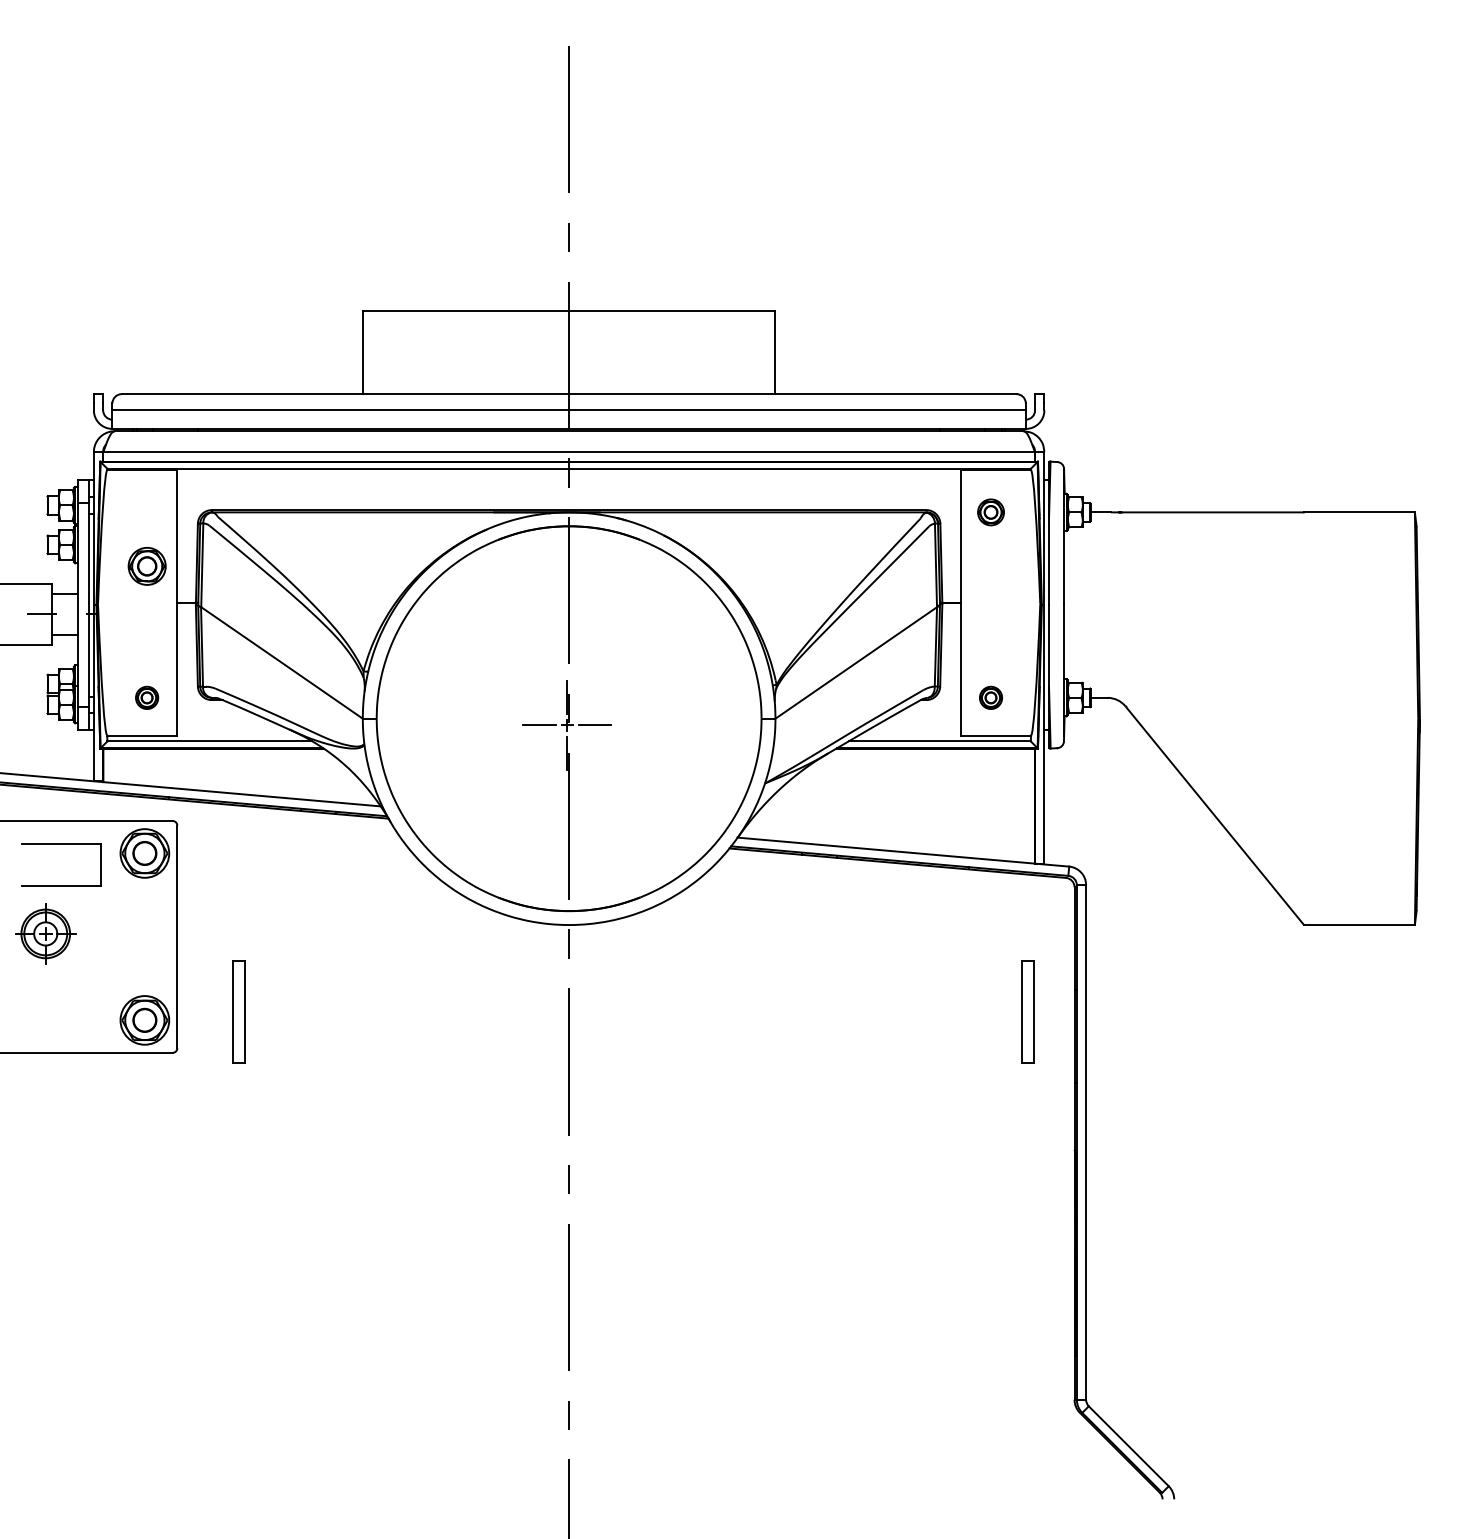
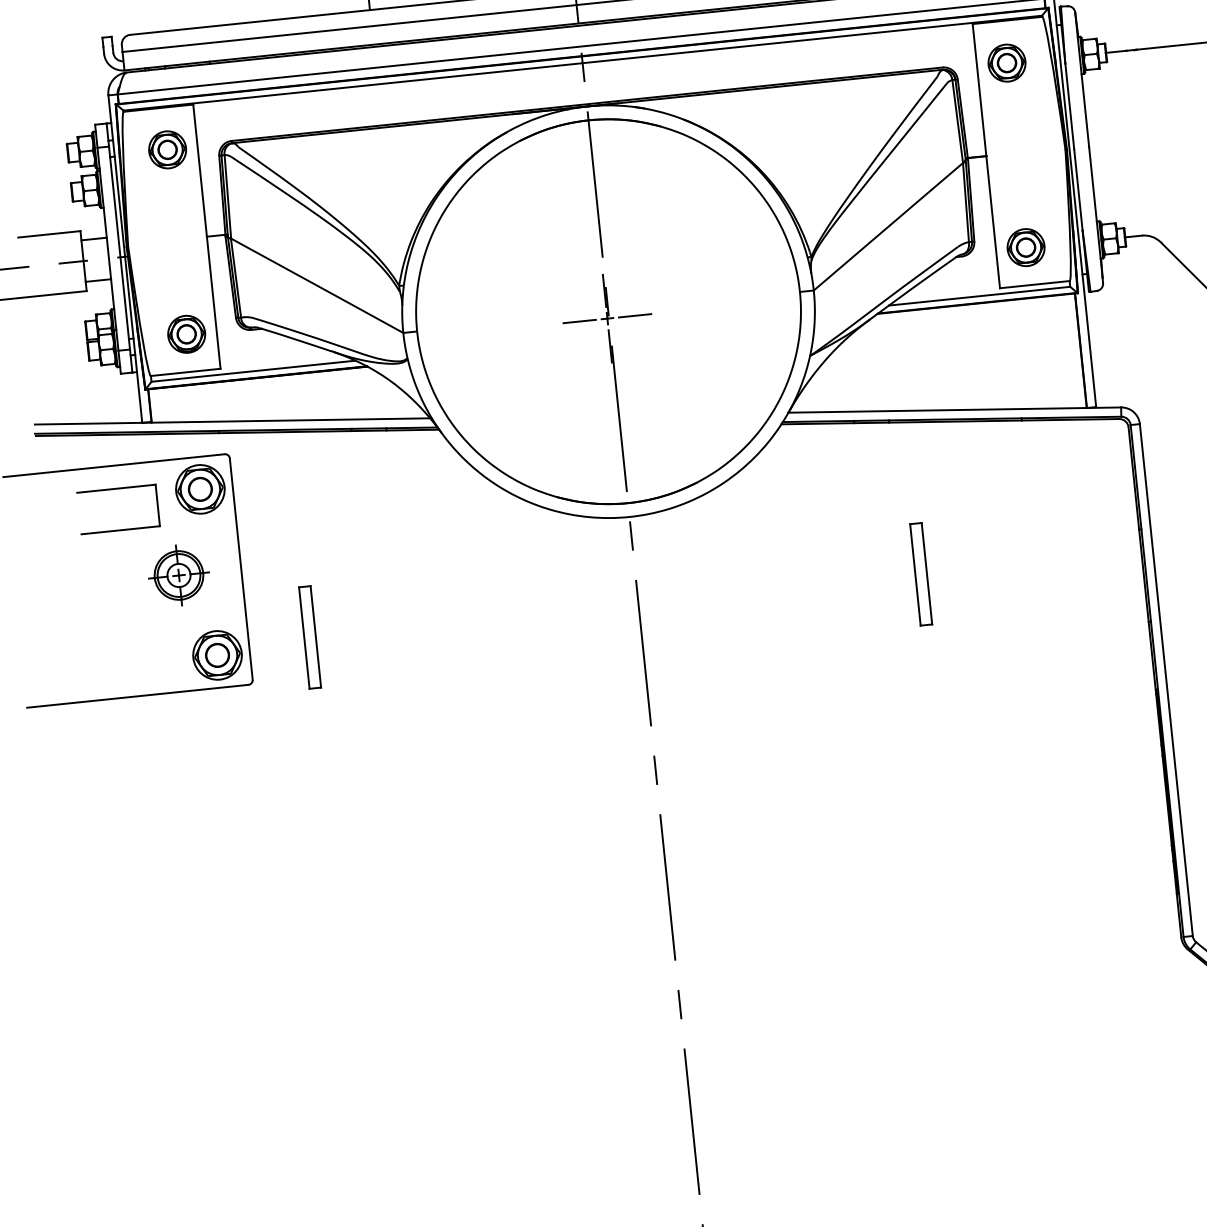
part: (990, 512) -> (1006, 63), size x1.43
part: (146, 566) -> (166, 150), moved
part: (146, 697) -> (185, 334), size x1.67
part: (990, 697) -> (1025, 247), size x1.67
part: (45, 933) -> (178, 575), moved
part: (1027, 1011) -> (920, 573), moved

